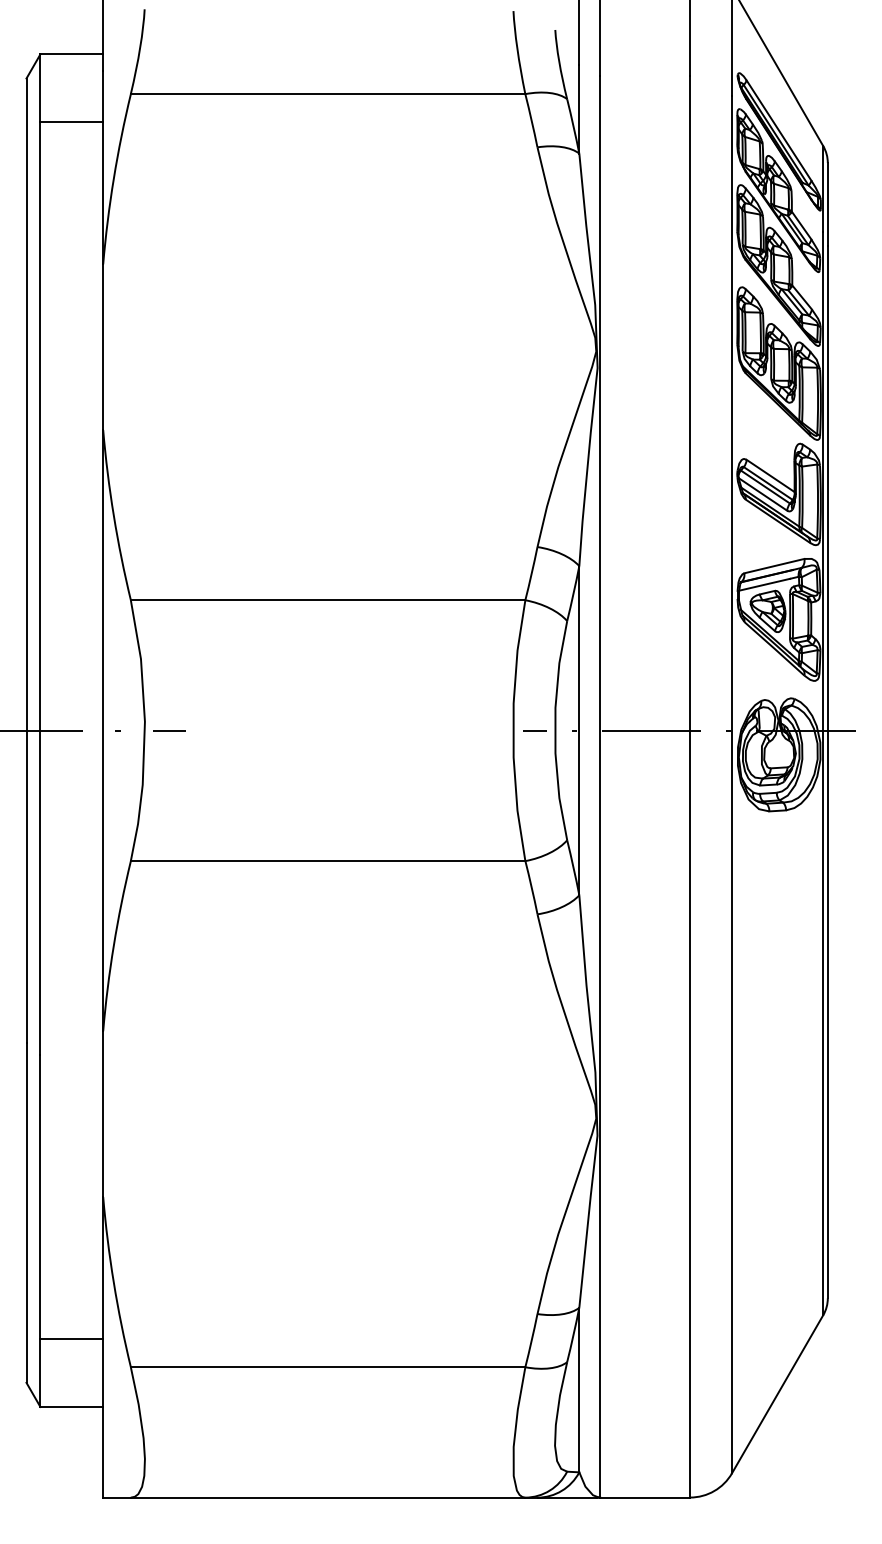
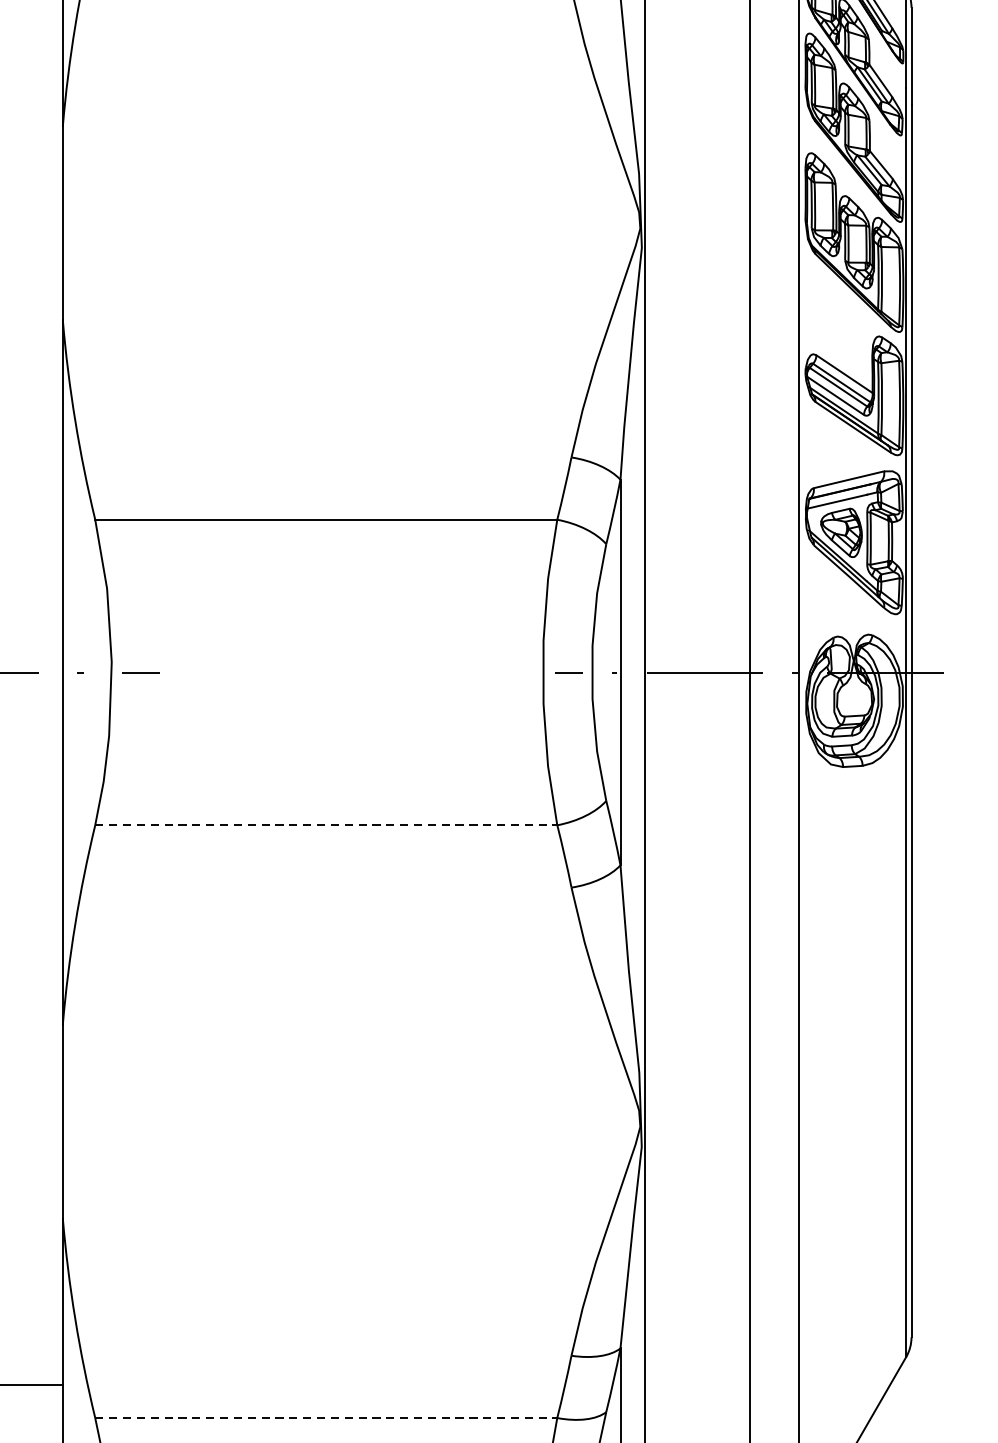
line: (328, 861) -> (326, 825), solid -> dashed
line: (328, 1367) -> (326, 1418), solid -> dashed

